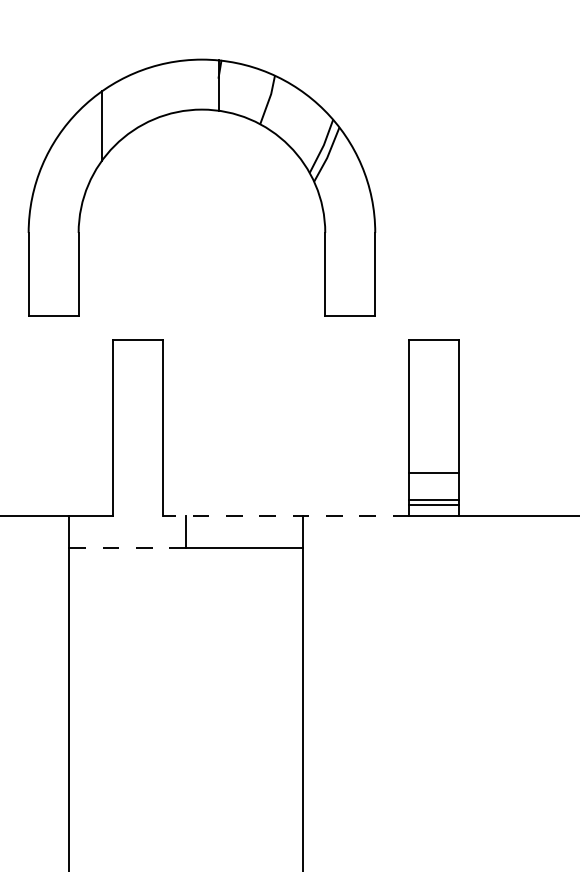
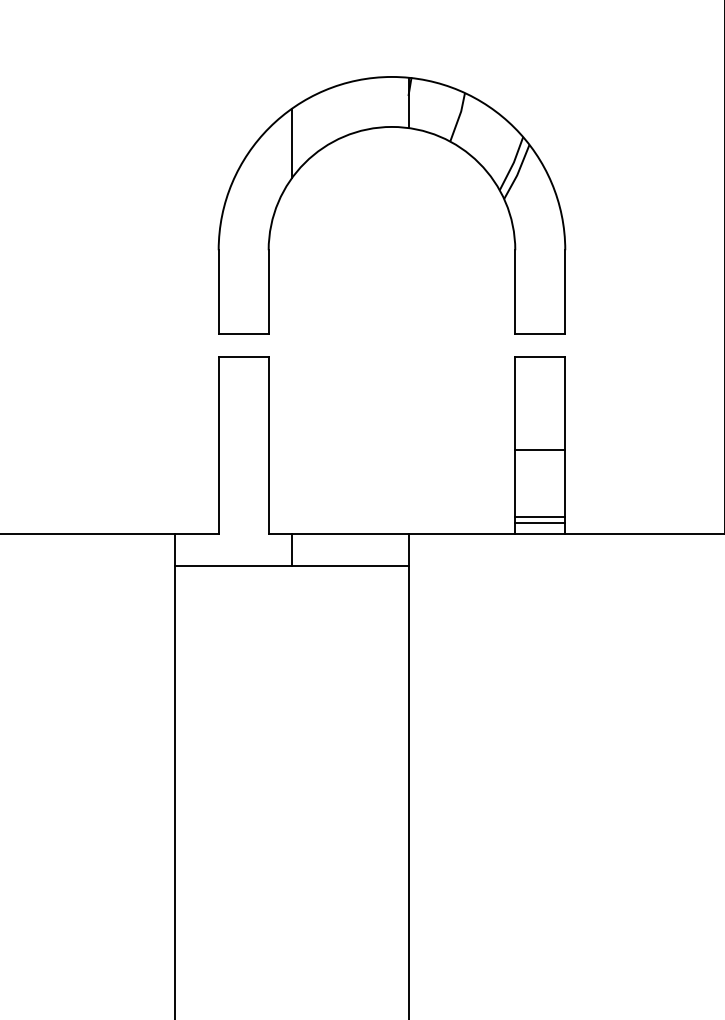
part: (194, 111) -> (384, 128), moved
line: (434, 473) -> (540, 450), moved
line: (285, 516) -> (391, 533), dashed -> solid
line: (127, 548) -> (233, 565), dashed -> solid

